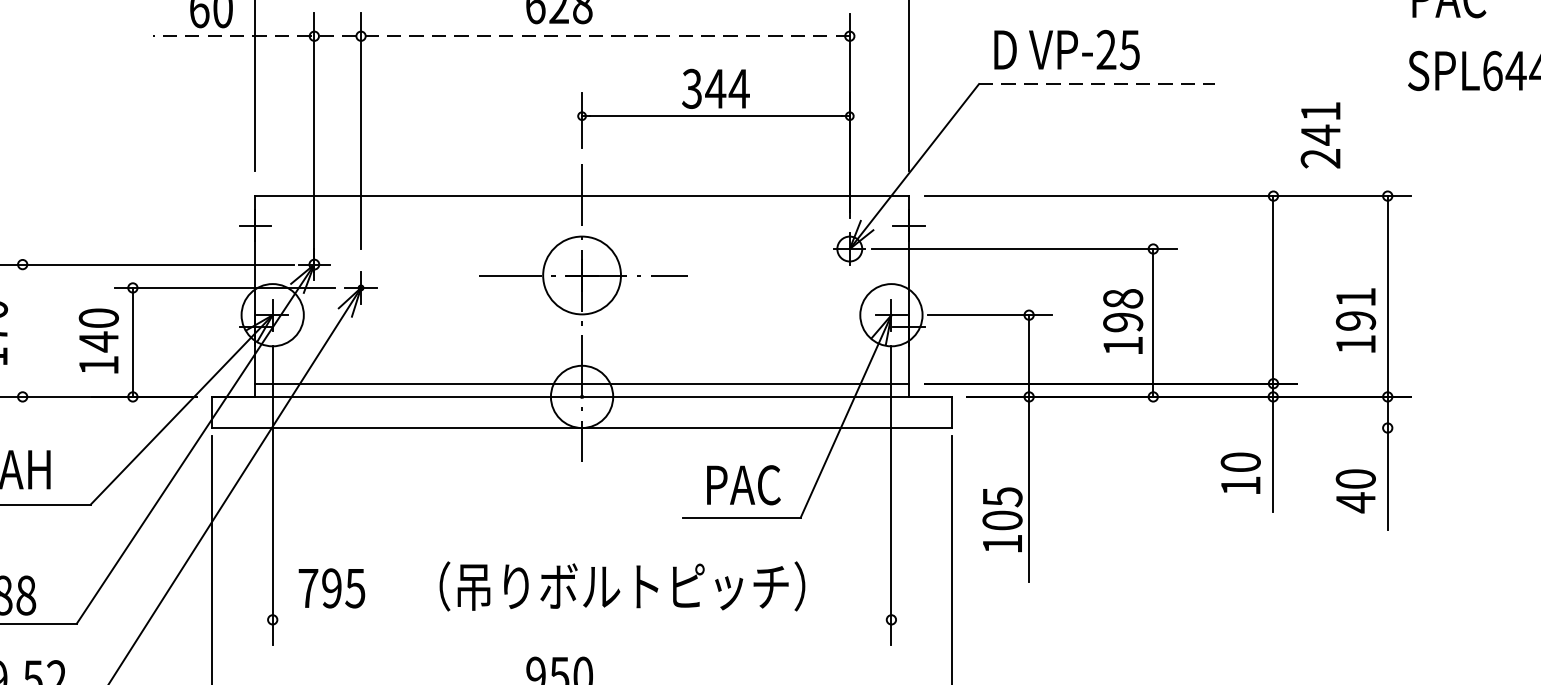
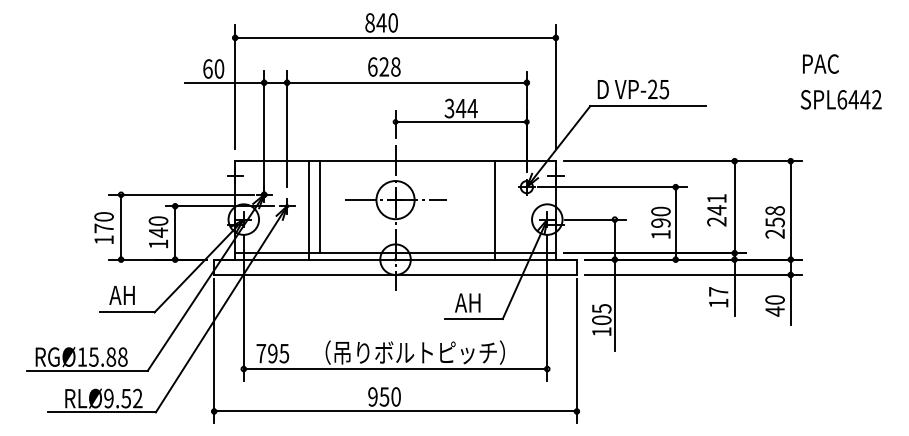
line: (500, 35) -> (355, 82), dashed -> solid
line: (1097, 84) -> (648, 106), dashed -> solid
text: (1319, 135) -> (716, 210), moved
line: (427, 290) -> (319, 207), added
line: (404, 296) -> (308, 210), added
line: (783, 296) -> (494, 210), added
text: (1122, 298) -> (660, 211), 198 -> 190
text: (1354, 321) -> (774, 222), 191 -> 258
line: (23, 329) -> (121, 226), added
line: (1189, 427) -> (693, 274), added
text: (1240, 461) -> (718, 291), 10 -> 17
text: (740, 484) -> (473, 302), PAC -> AH
line: (581, 620) -> (395, 369), added

